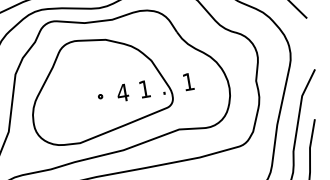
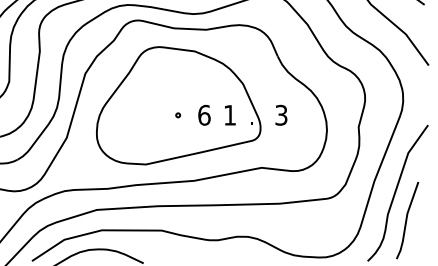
text: (188, 81) -> (281, 114), 1 -> 3
text: (122, 92) -> (203, 114), 4 -> 6

